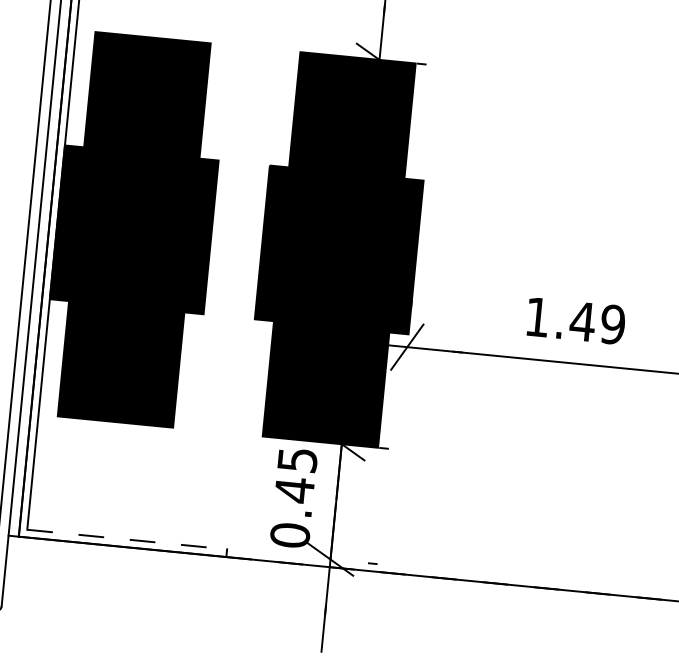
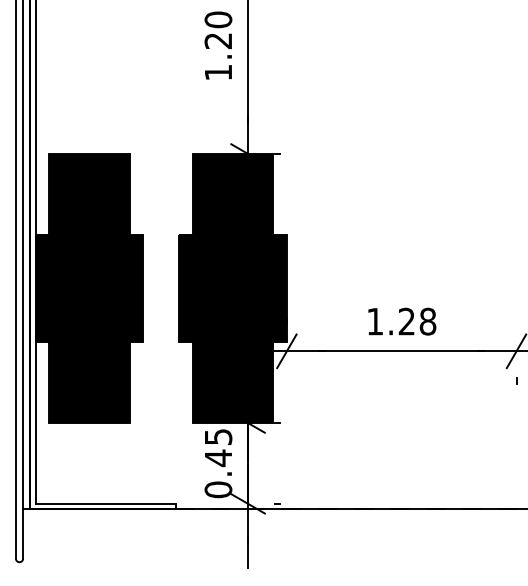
text: (597, 322) -> (417, 321), 1.49 -> 1.28
line: (127, 539) -> (105, 503), dashed -> solid

